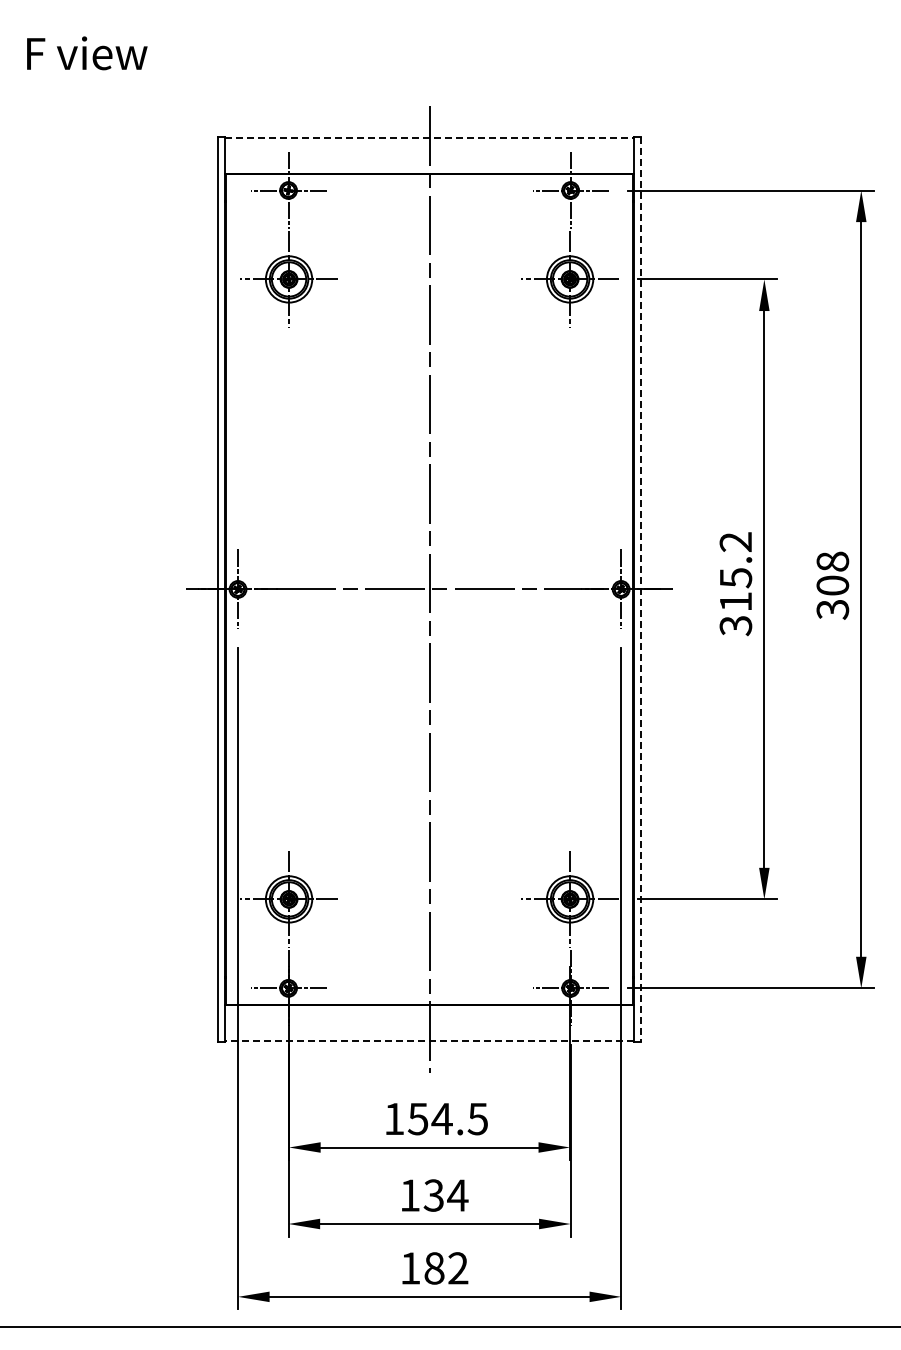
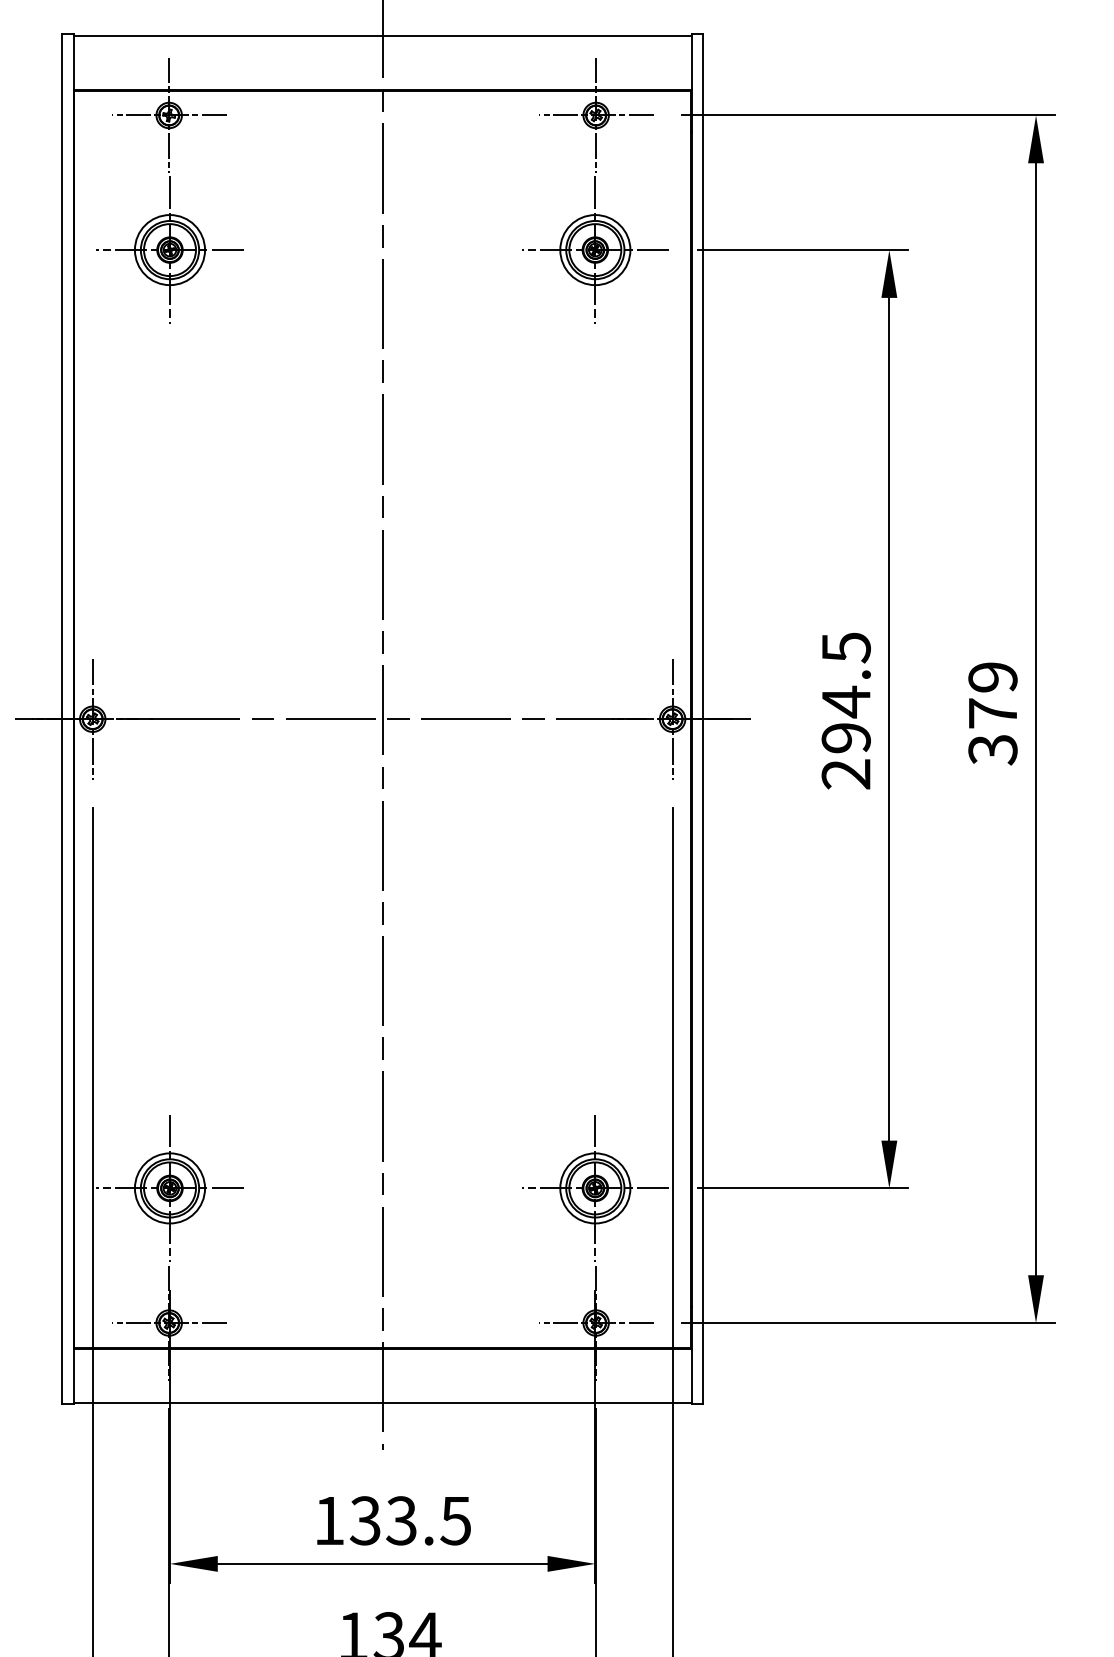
line: (430, 137) -> (384, 35), dashed -> solid
text: (832, 573) -> (992, 695), 308 -> 379
text: (735, 584) -> (845, 711), 315.2 -> 294.5
line: (641, 589) -> (703, 719), dashed -> solid
line: (429, 1041) -> (382, 1403), dashed -> solid
text: (430, 1118) -> (384, 1519), 154.5 -> 133.5

